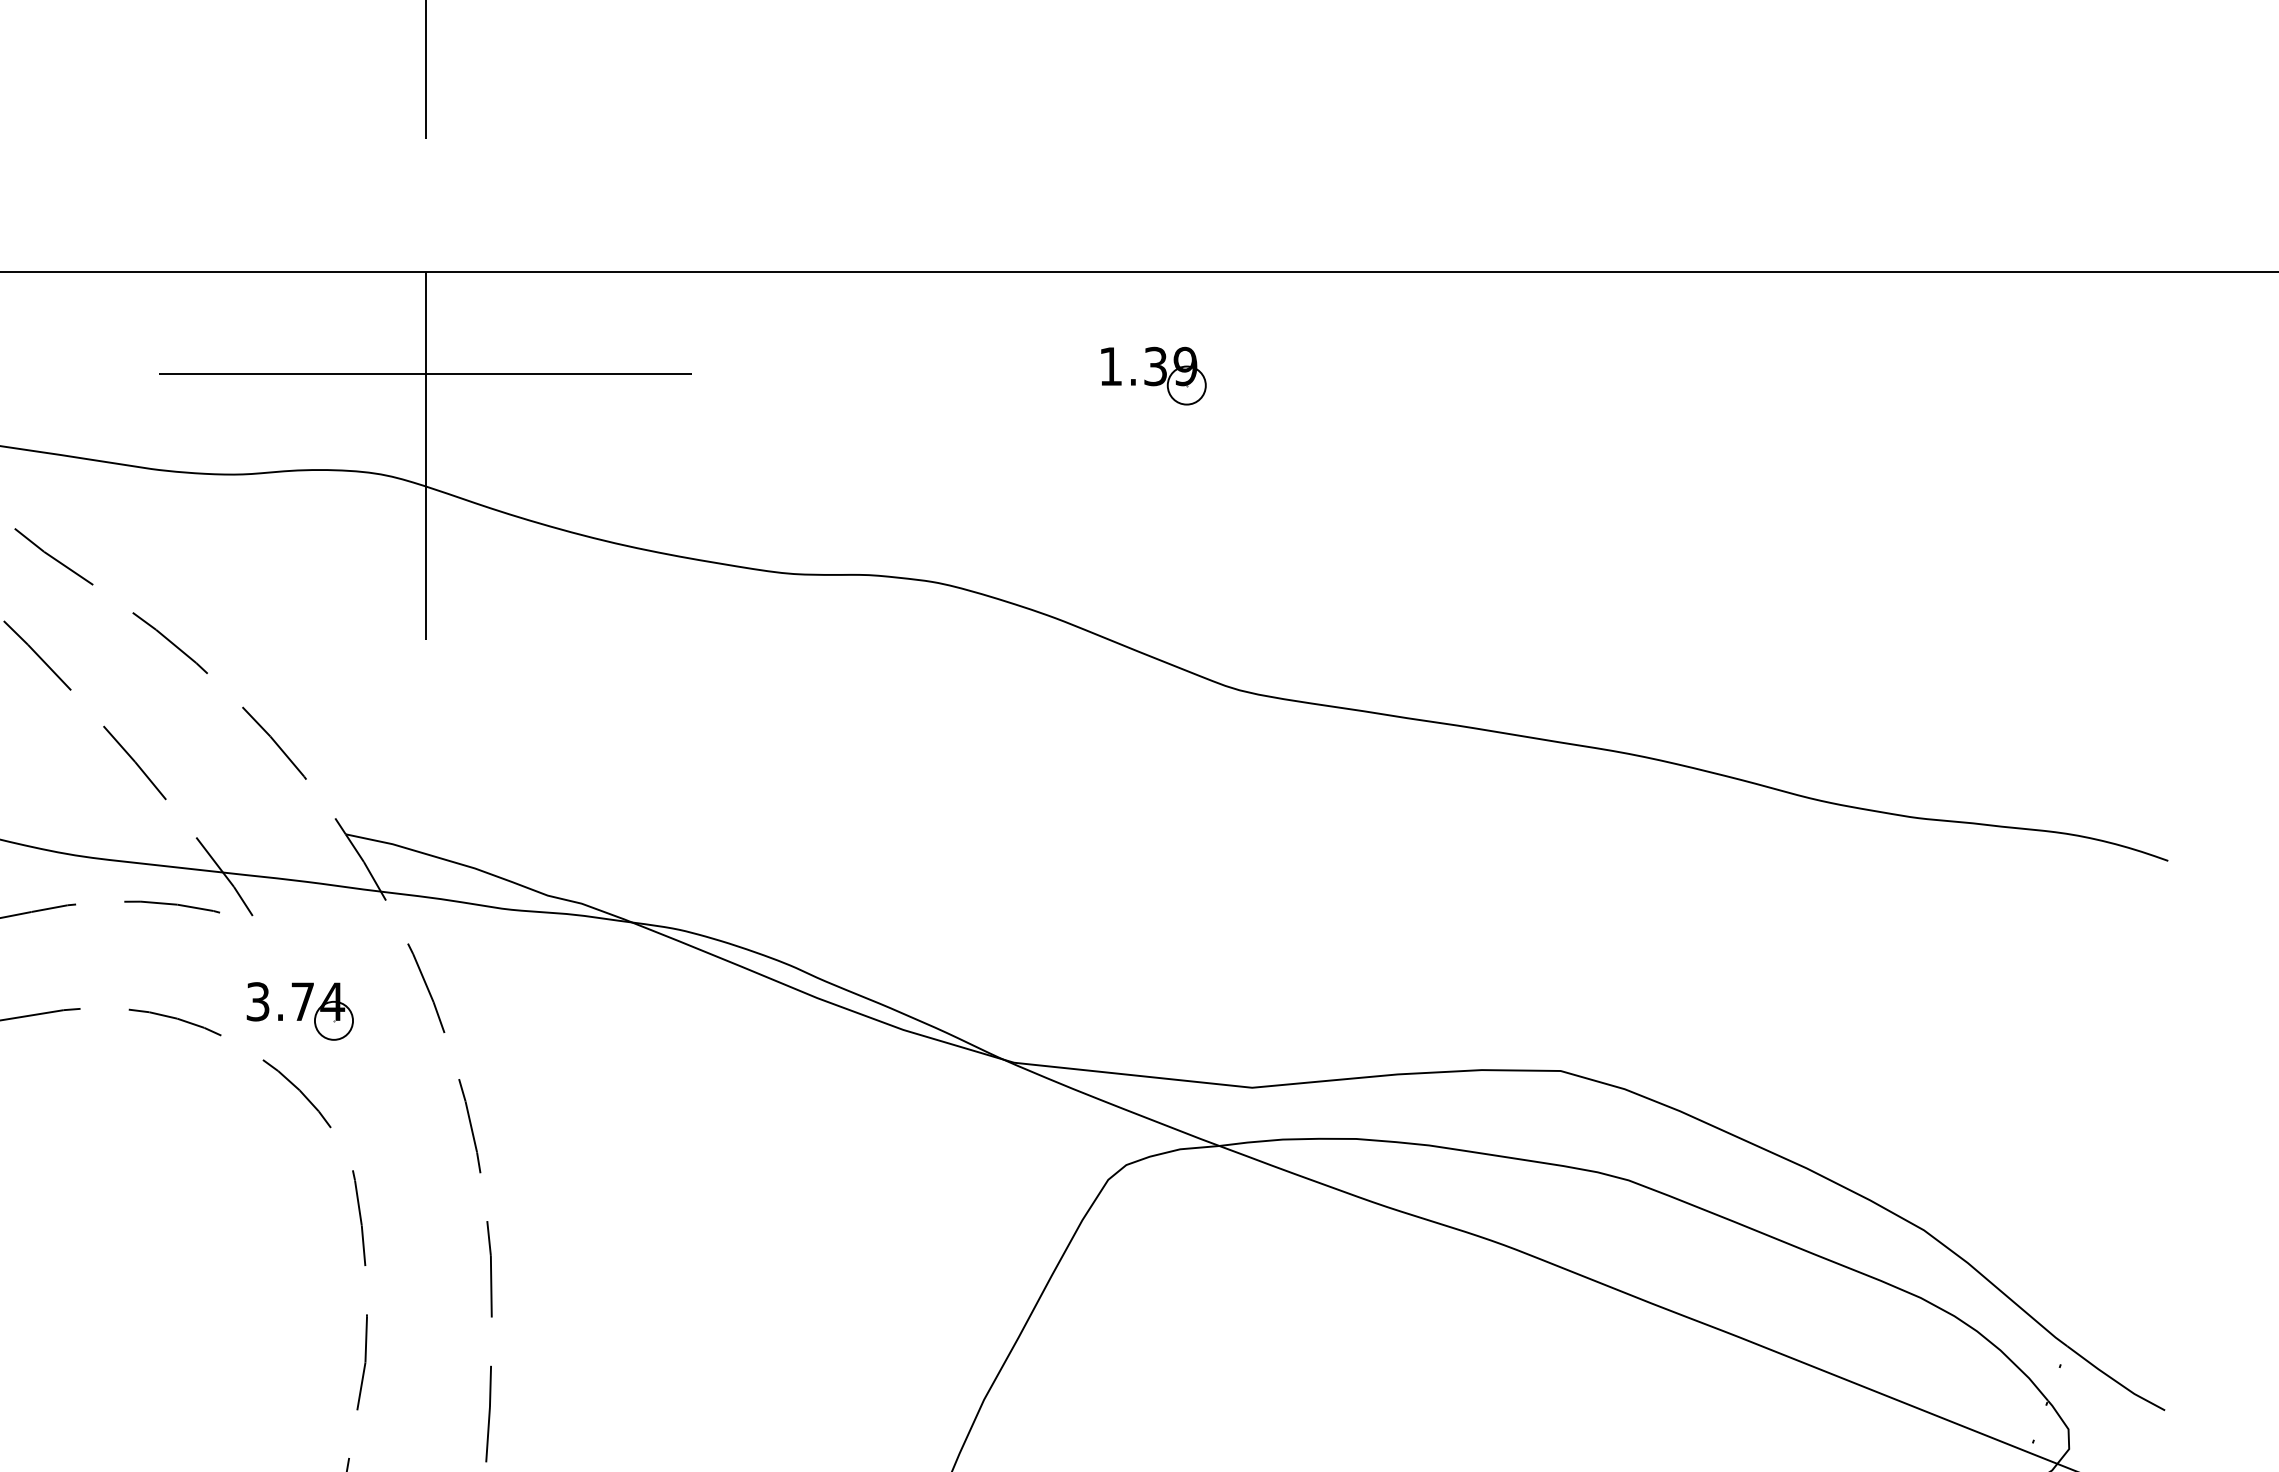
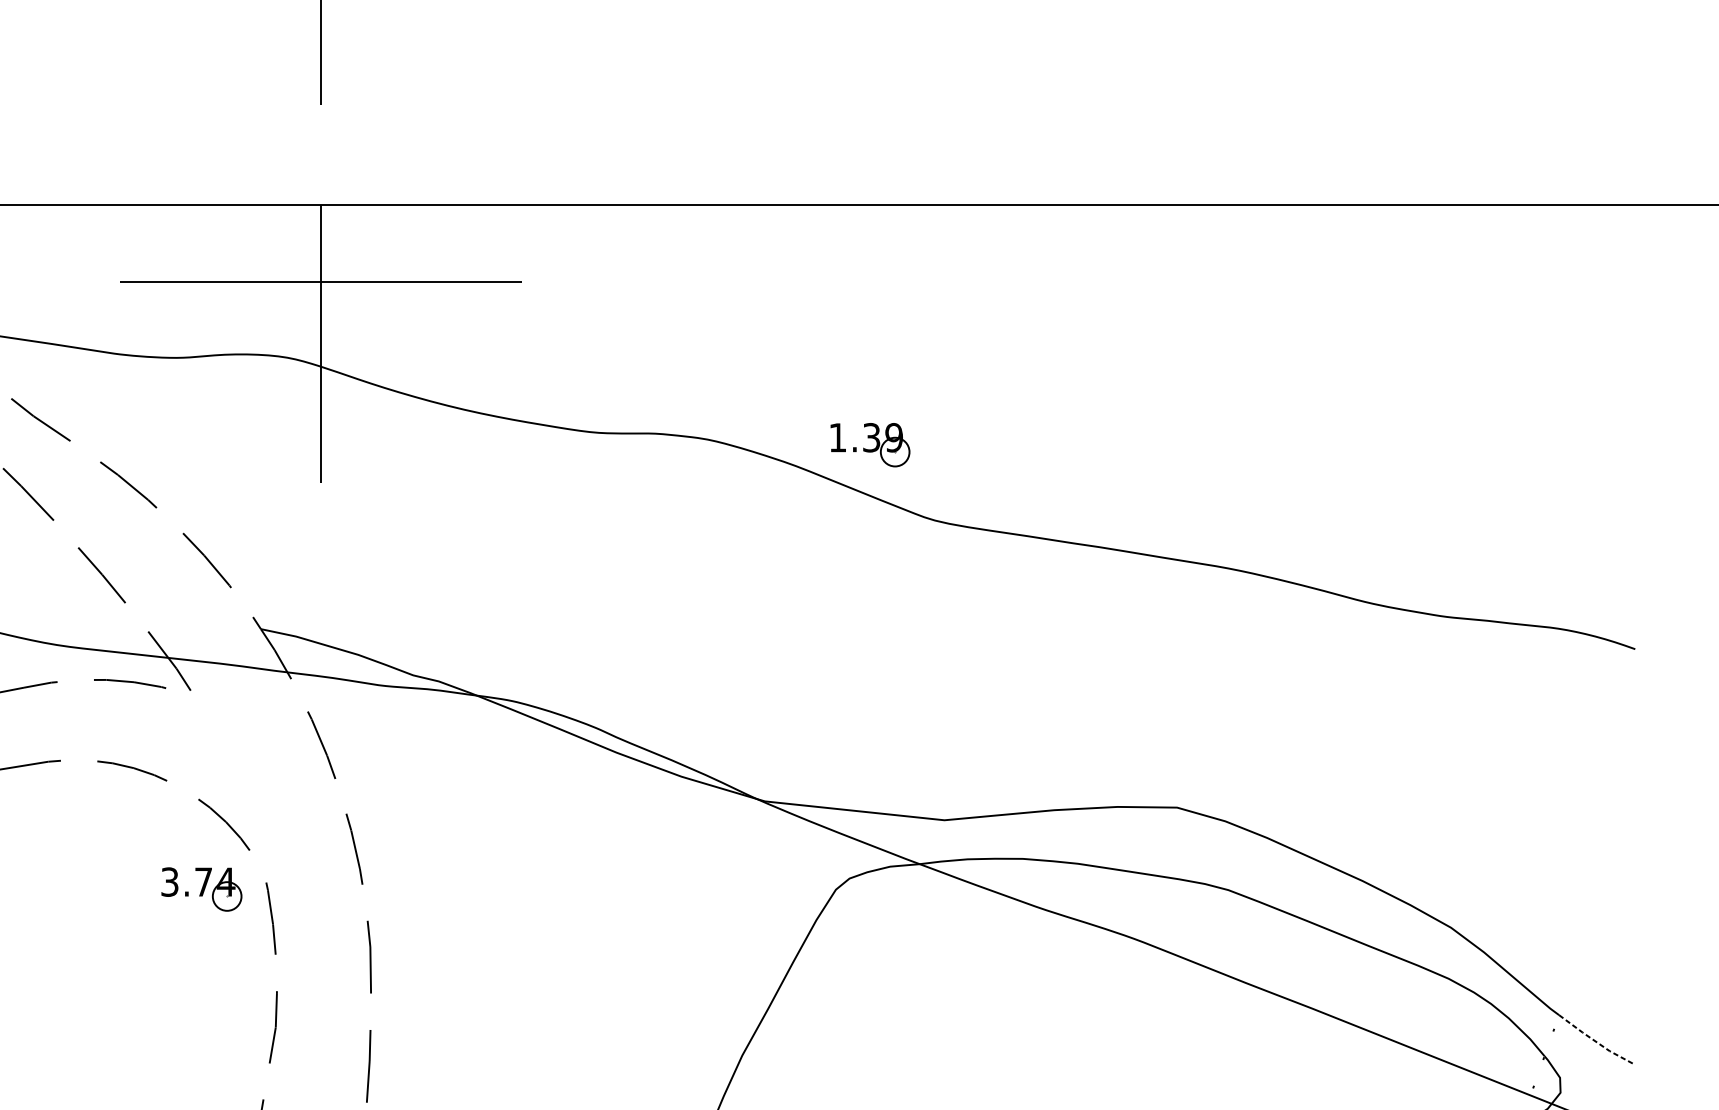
part: (1151, 381) -> (868, 449), moved
part: (299, 1011) -> (201, 889), moved
line: (2114, 1380) -> (1594, 1041), solid -> dashed

